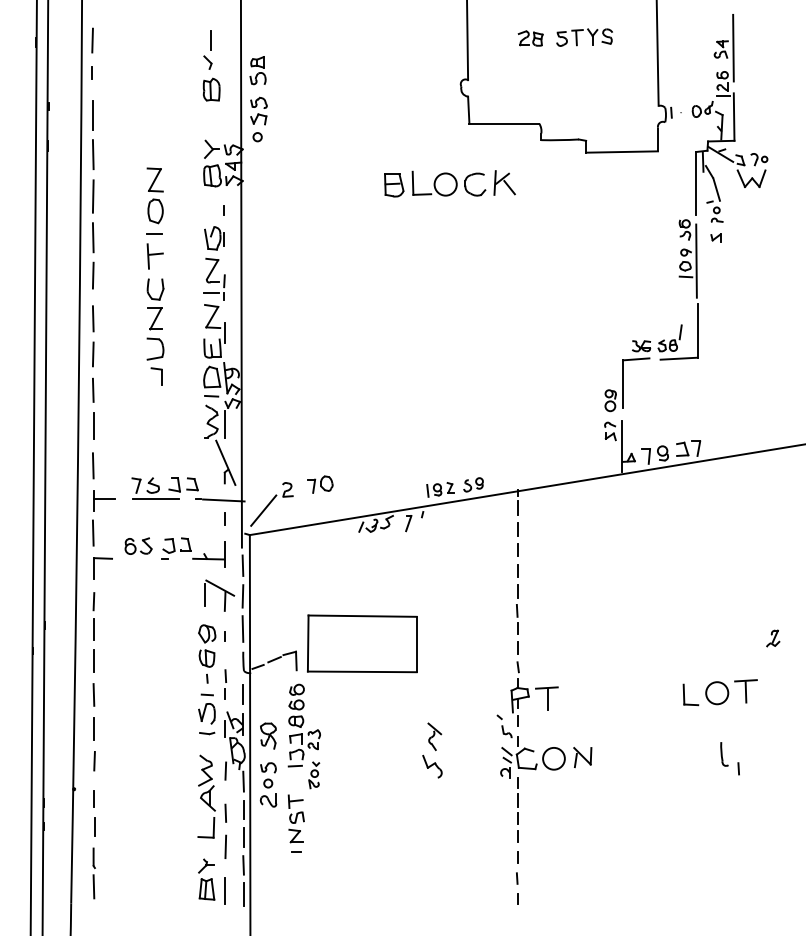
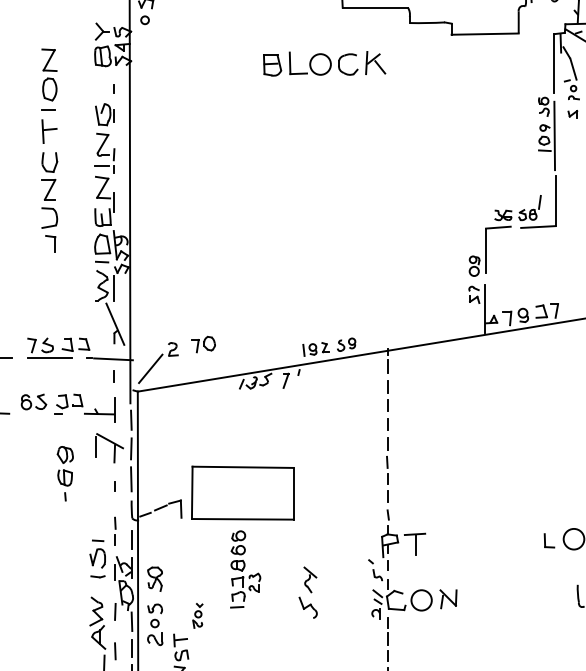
part: (207, 653) -> (65, 473), moved
part: (690, 694) -> (549, 540), size x0.7
part: (303, 725) -> (244, 569), moved

